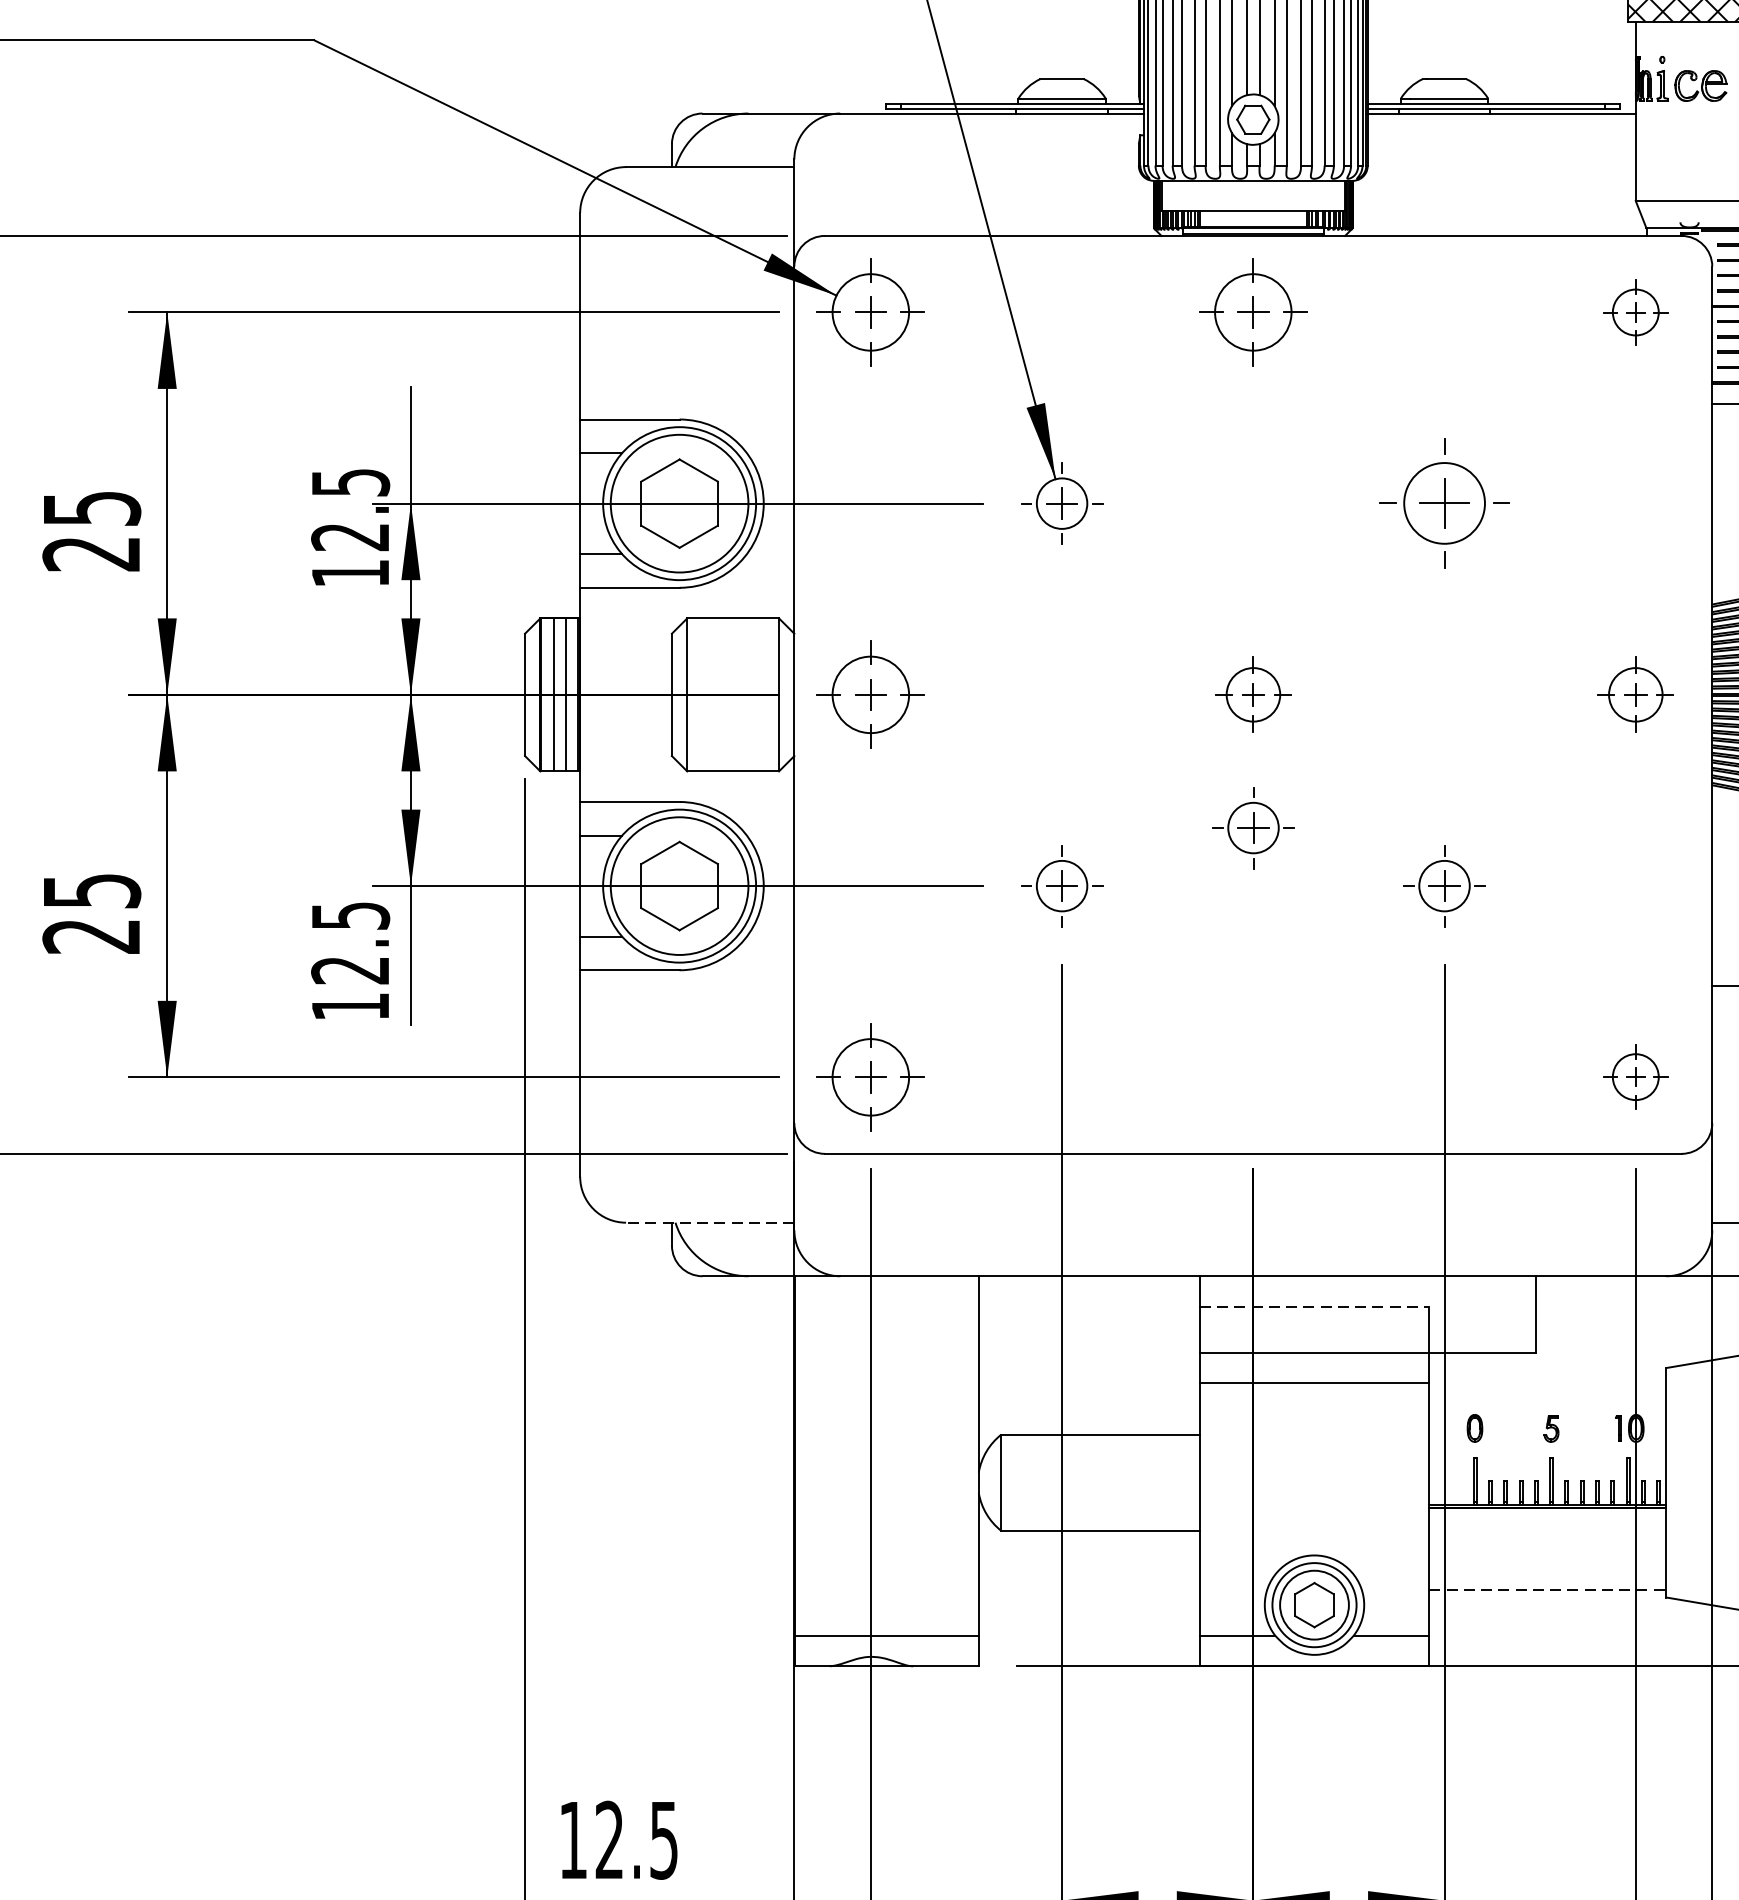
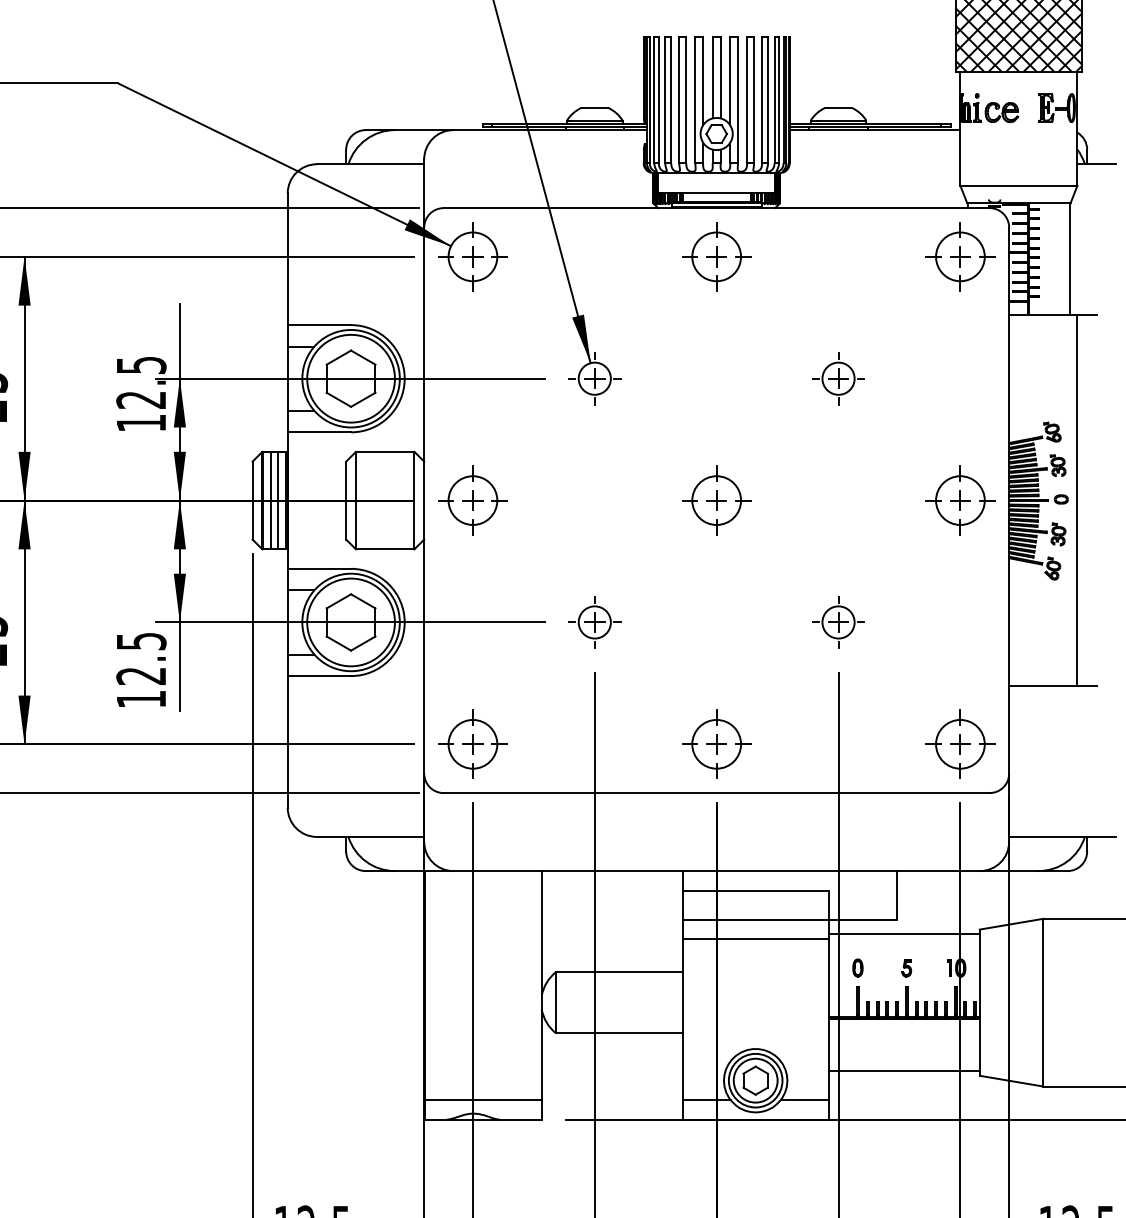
part: (1635, 311) -> (960, 256), size x1.67
part: (1444, 503) -> (838, 378), size x0.62
part: (1253, 694) -> (716, 500), size x1.43
part: (1635, 694) -> (960, 500), size x1.43
part: (1253, 828) -> (716, 585), removed
part: (1253, 1076) -> (716, 743), added
part: (1635, 1076) -> (960, 743), size x1.67
line: (710, 1221) -> (370, 836), dashed -> solid
line: (1315, 1306) -> (756, 890), dashed -> solid
line: (1546, 1375) -> (903, 934), added
line: (1548, 1589) -> (904, 1070), dashed -> solid

